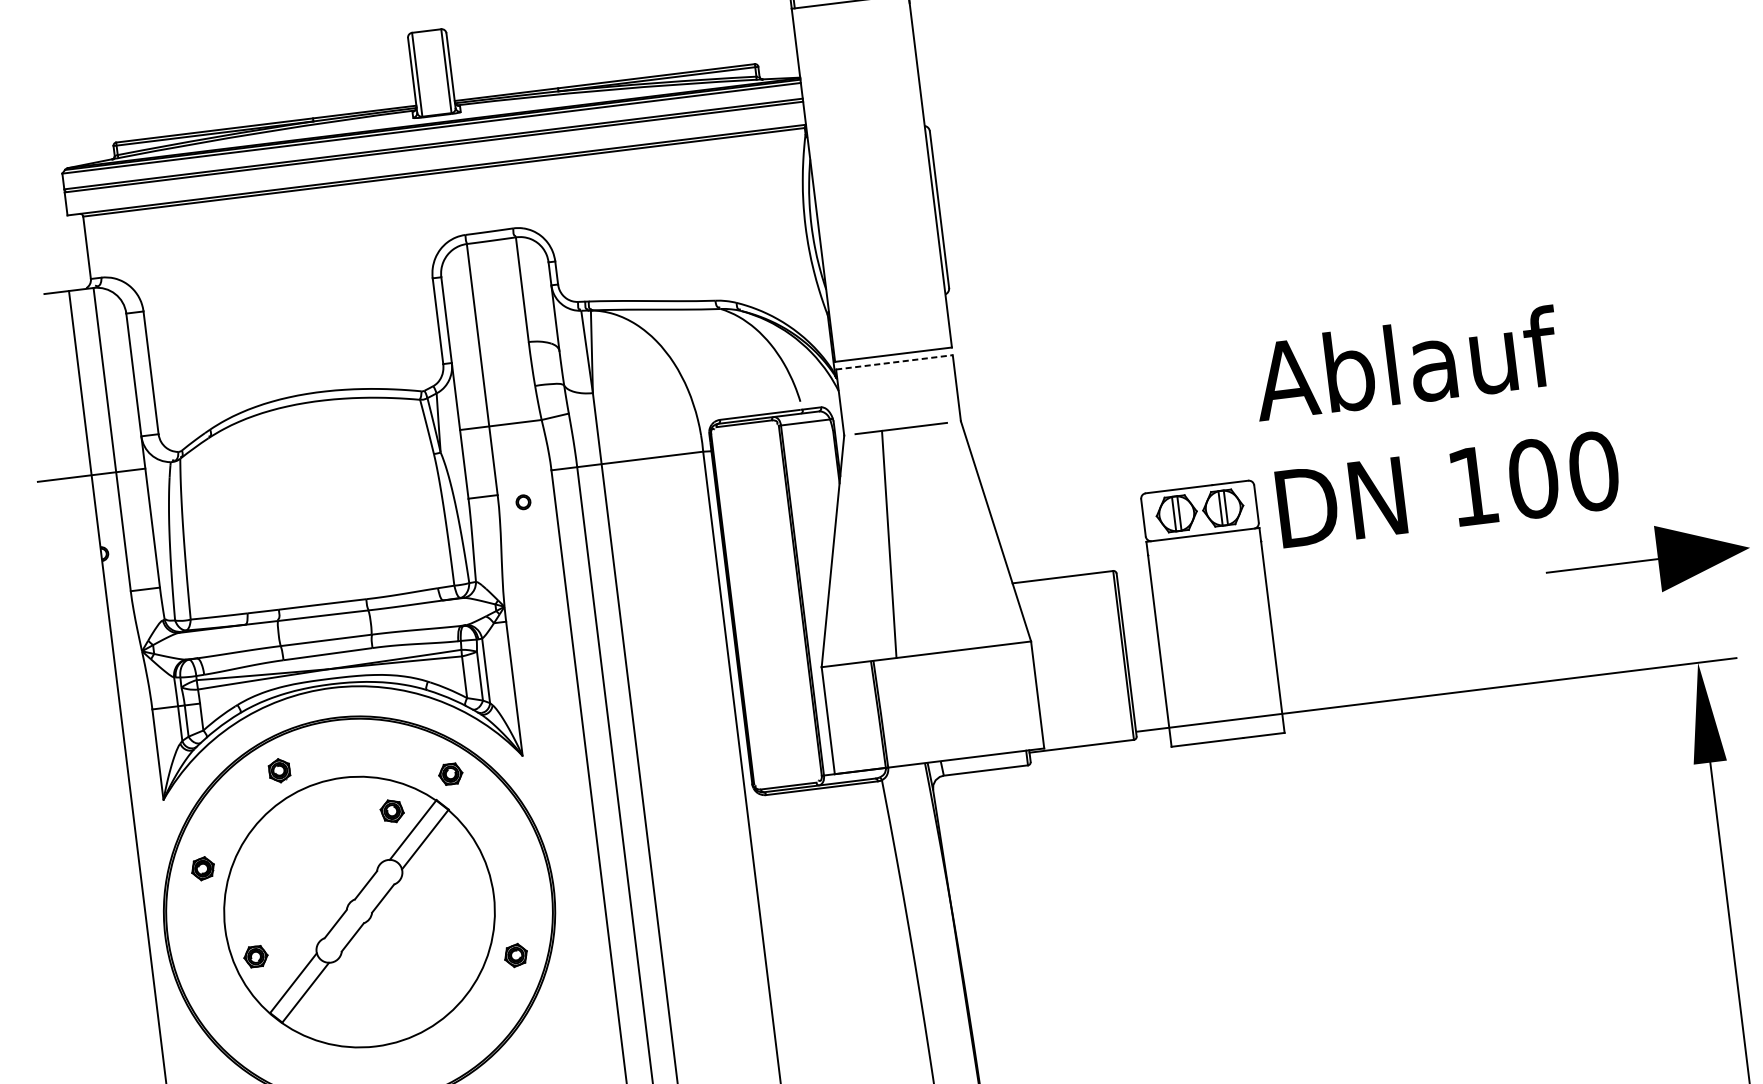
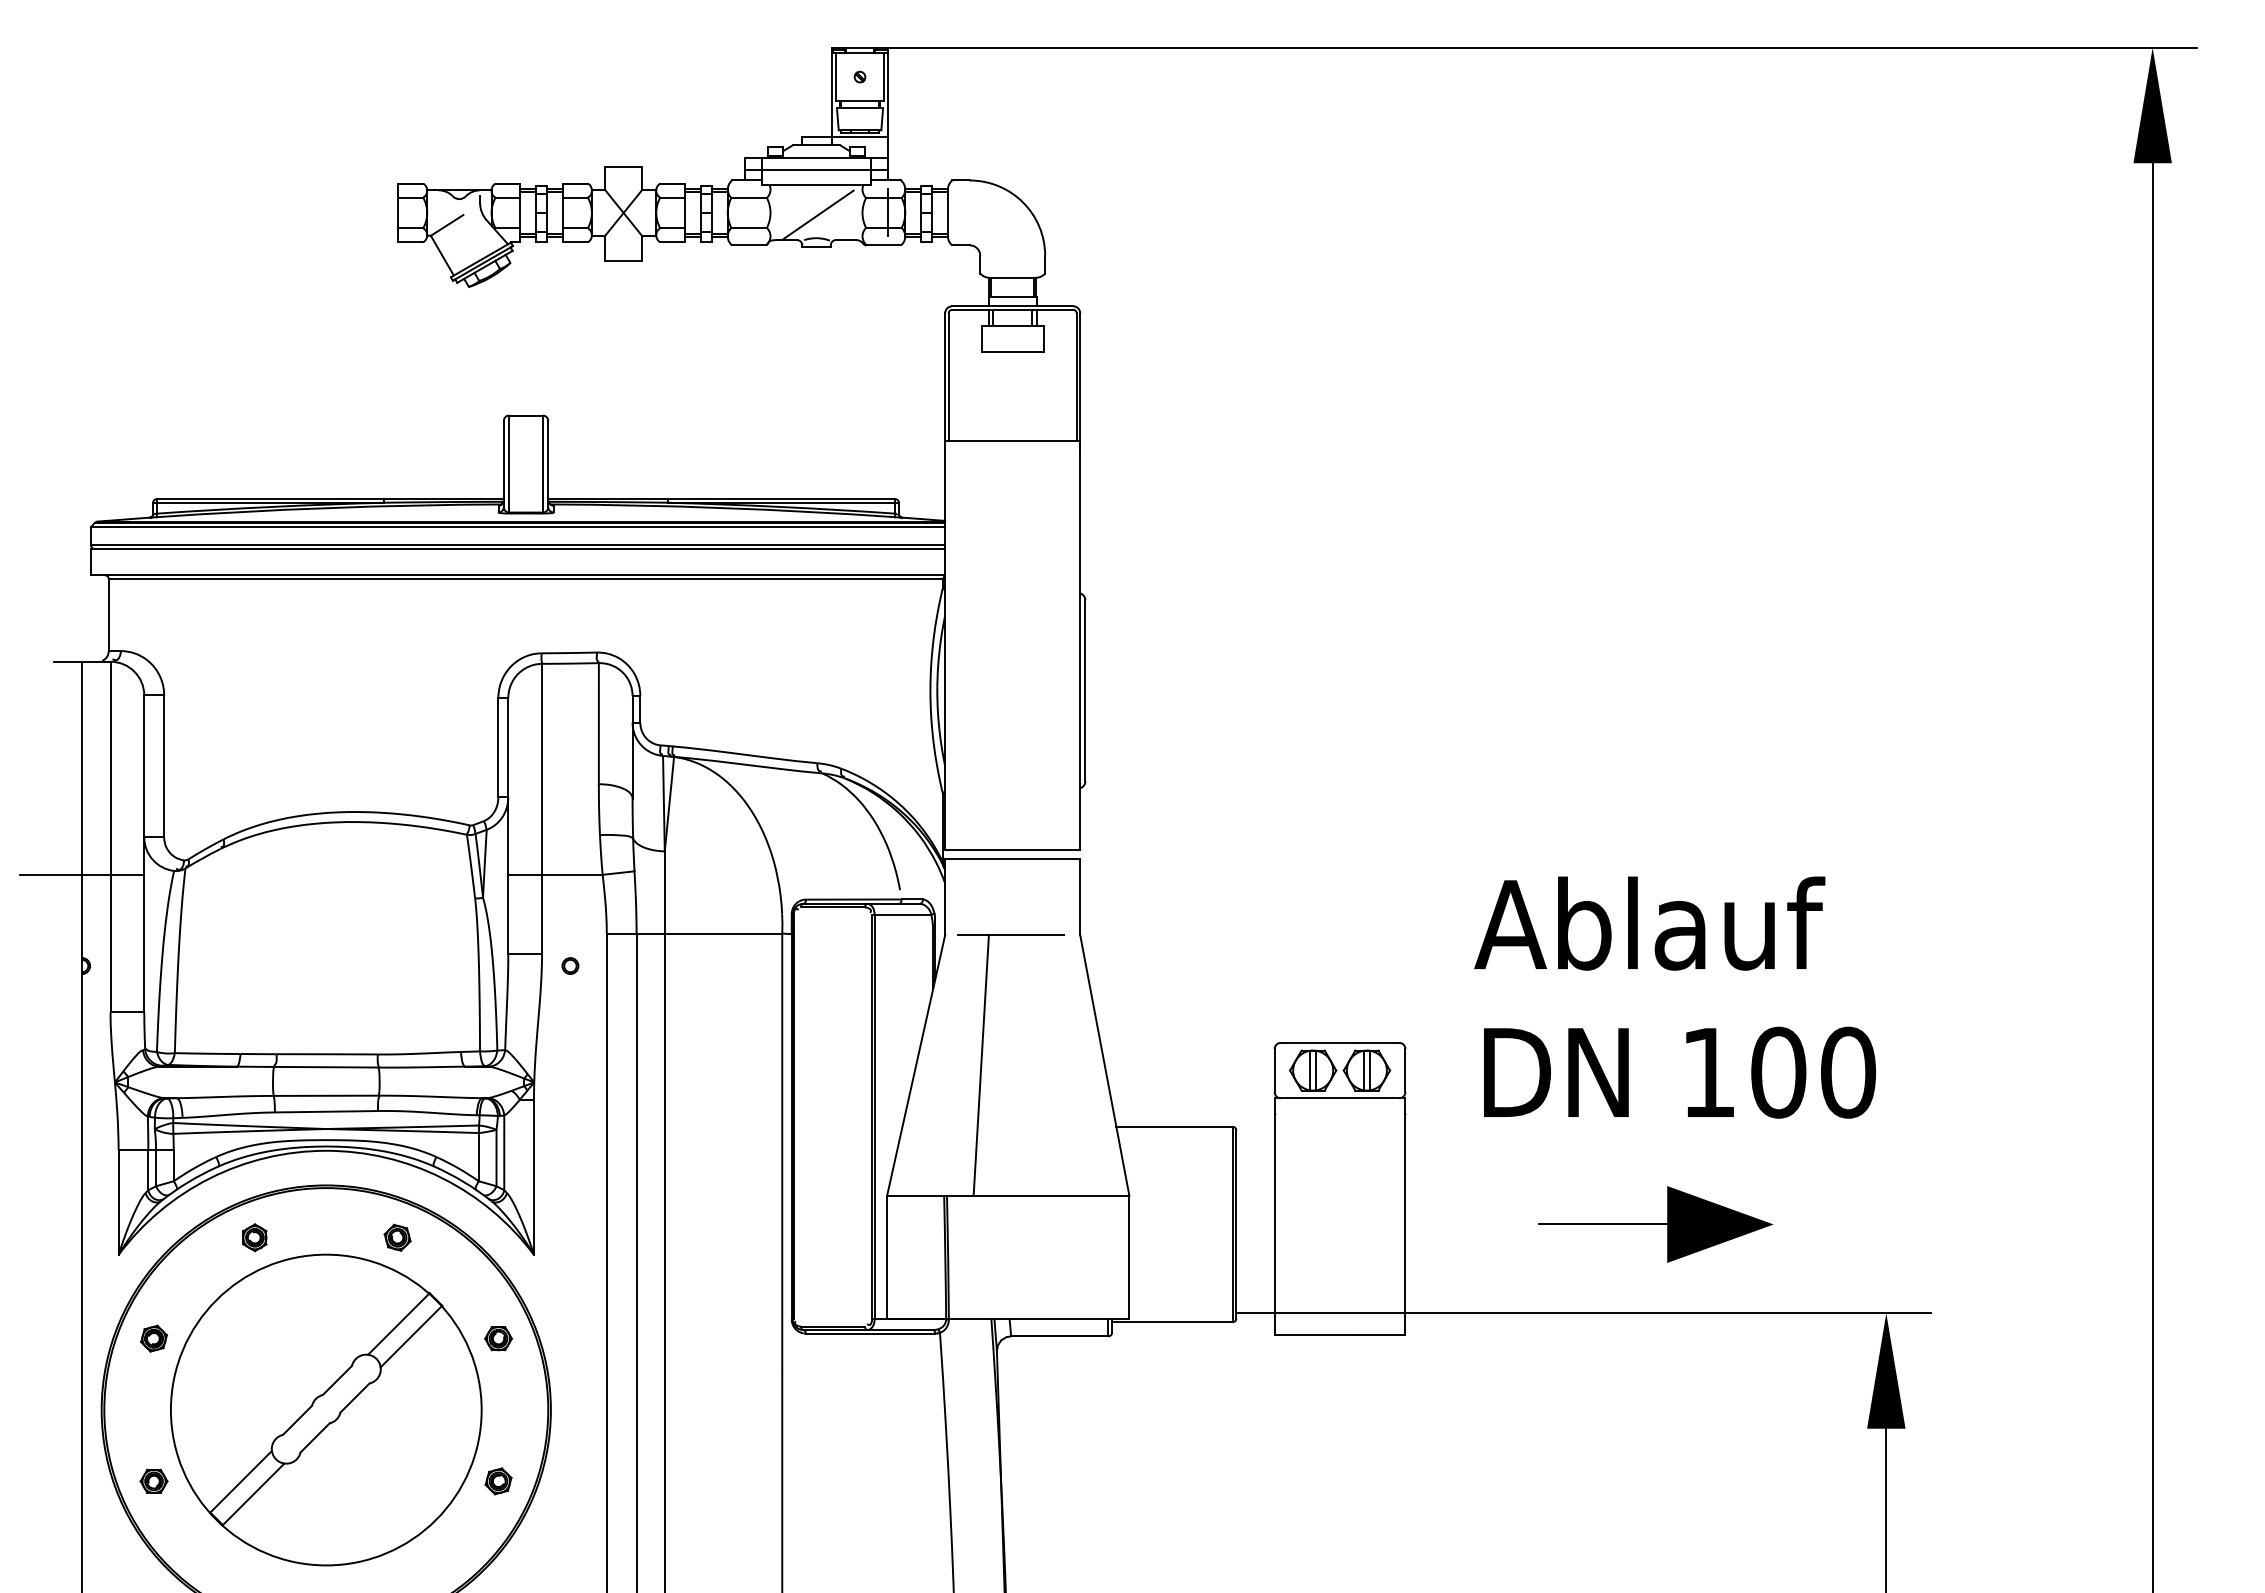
line: (895, 362) -> (1013, 858), dashed -> solid
text: (1435, 424) -> (1674, 997), moved
part: (1647, 560) -> (1655, 1224), moved
part: (450, 774) -> (498, 1338), moved
part: (392, 811) -> (397, 1237), moved
part: (255, 956) -> (153, 1480), moved

